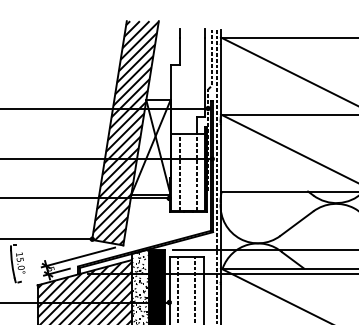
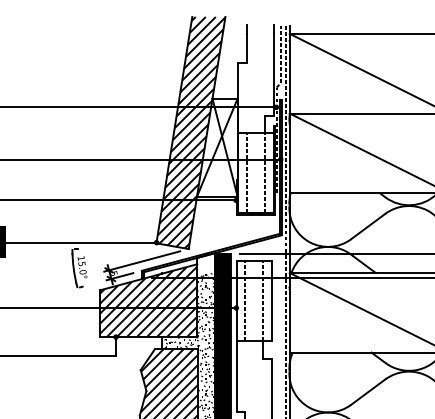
hatch: (140, 259) -> (206, 263), removed

